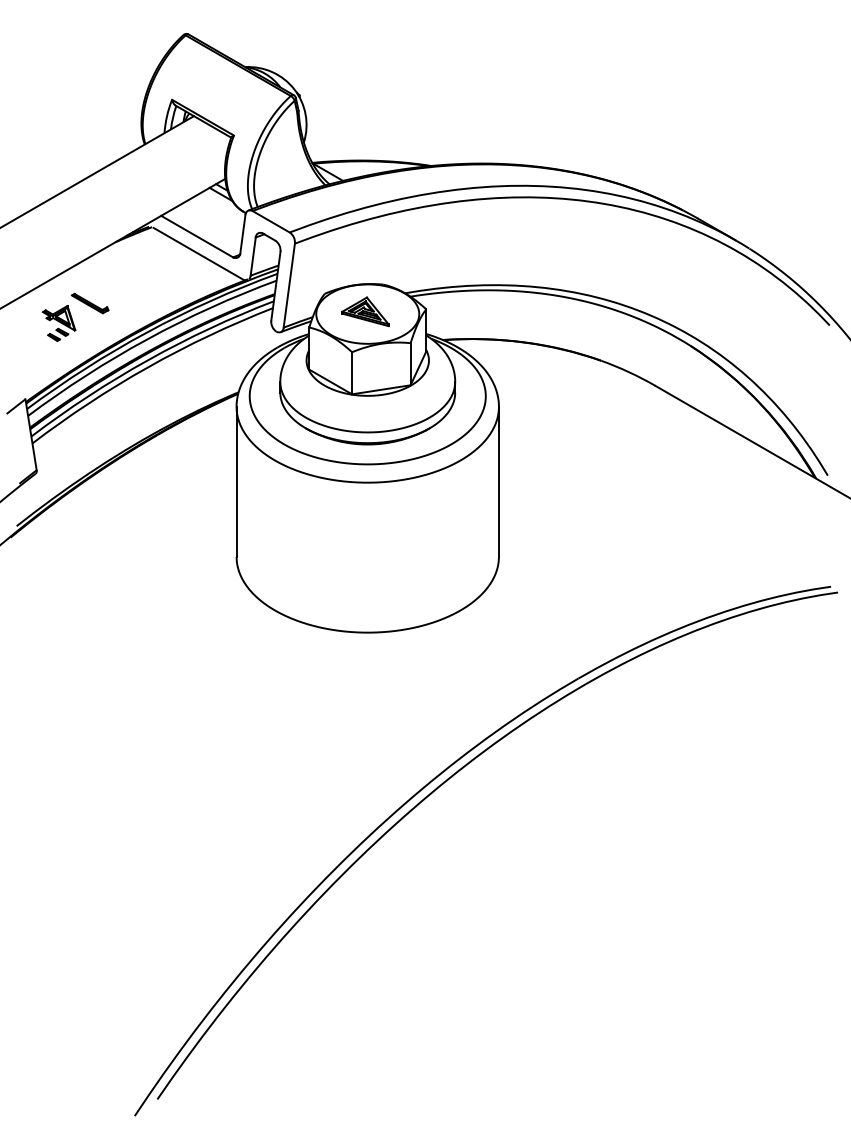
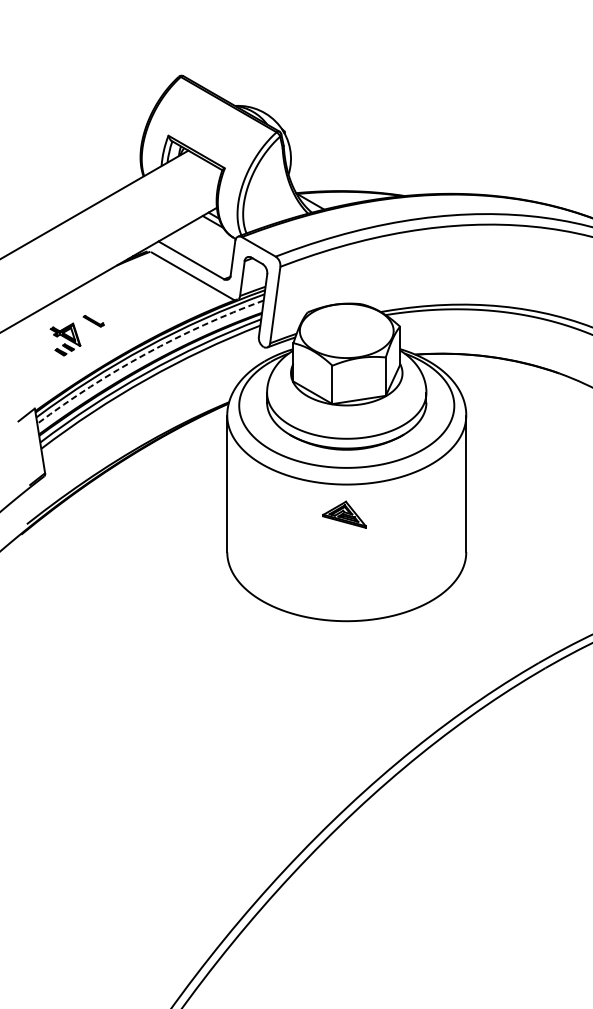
part: (89, 303) -> (93, 321), size x0.6
part: (365, 311) -> (344, 514), moved
arc: (147, 339) -> (146, 354), solid -> dashed

